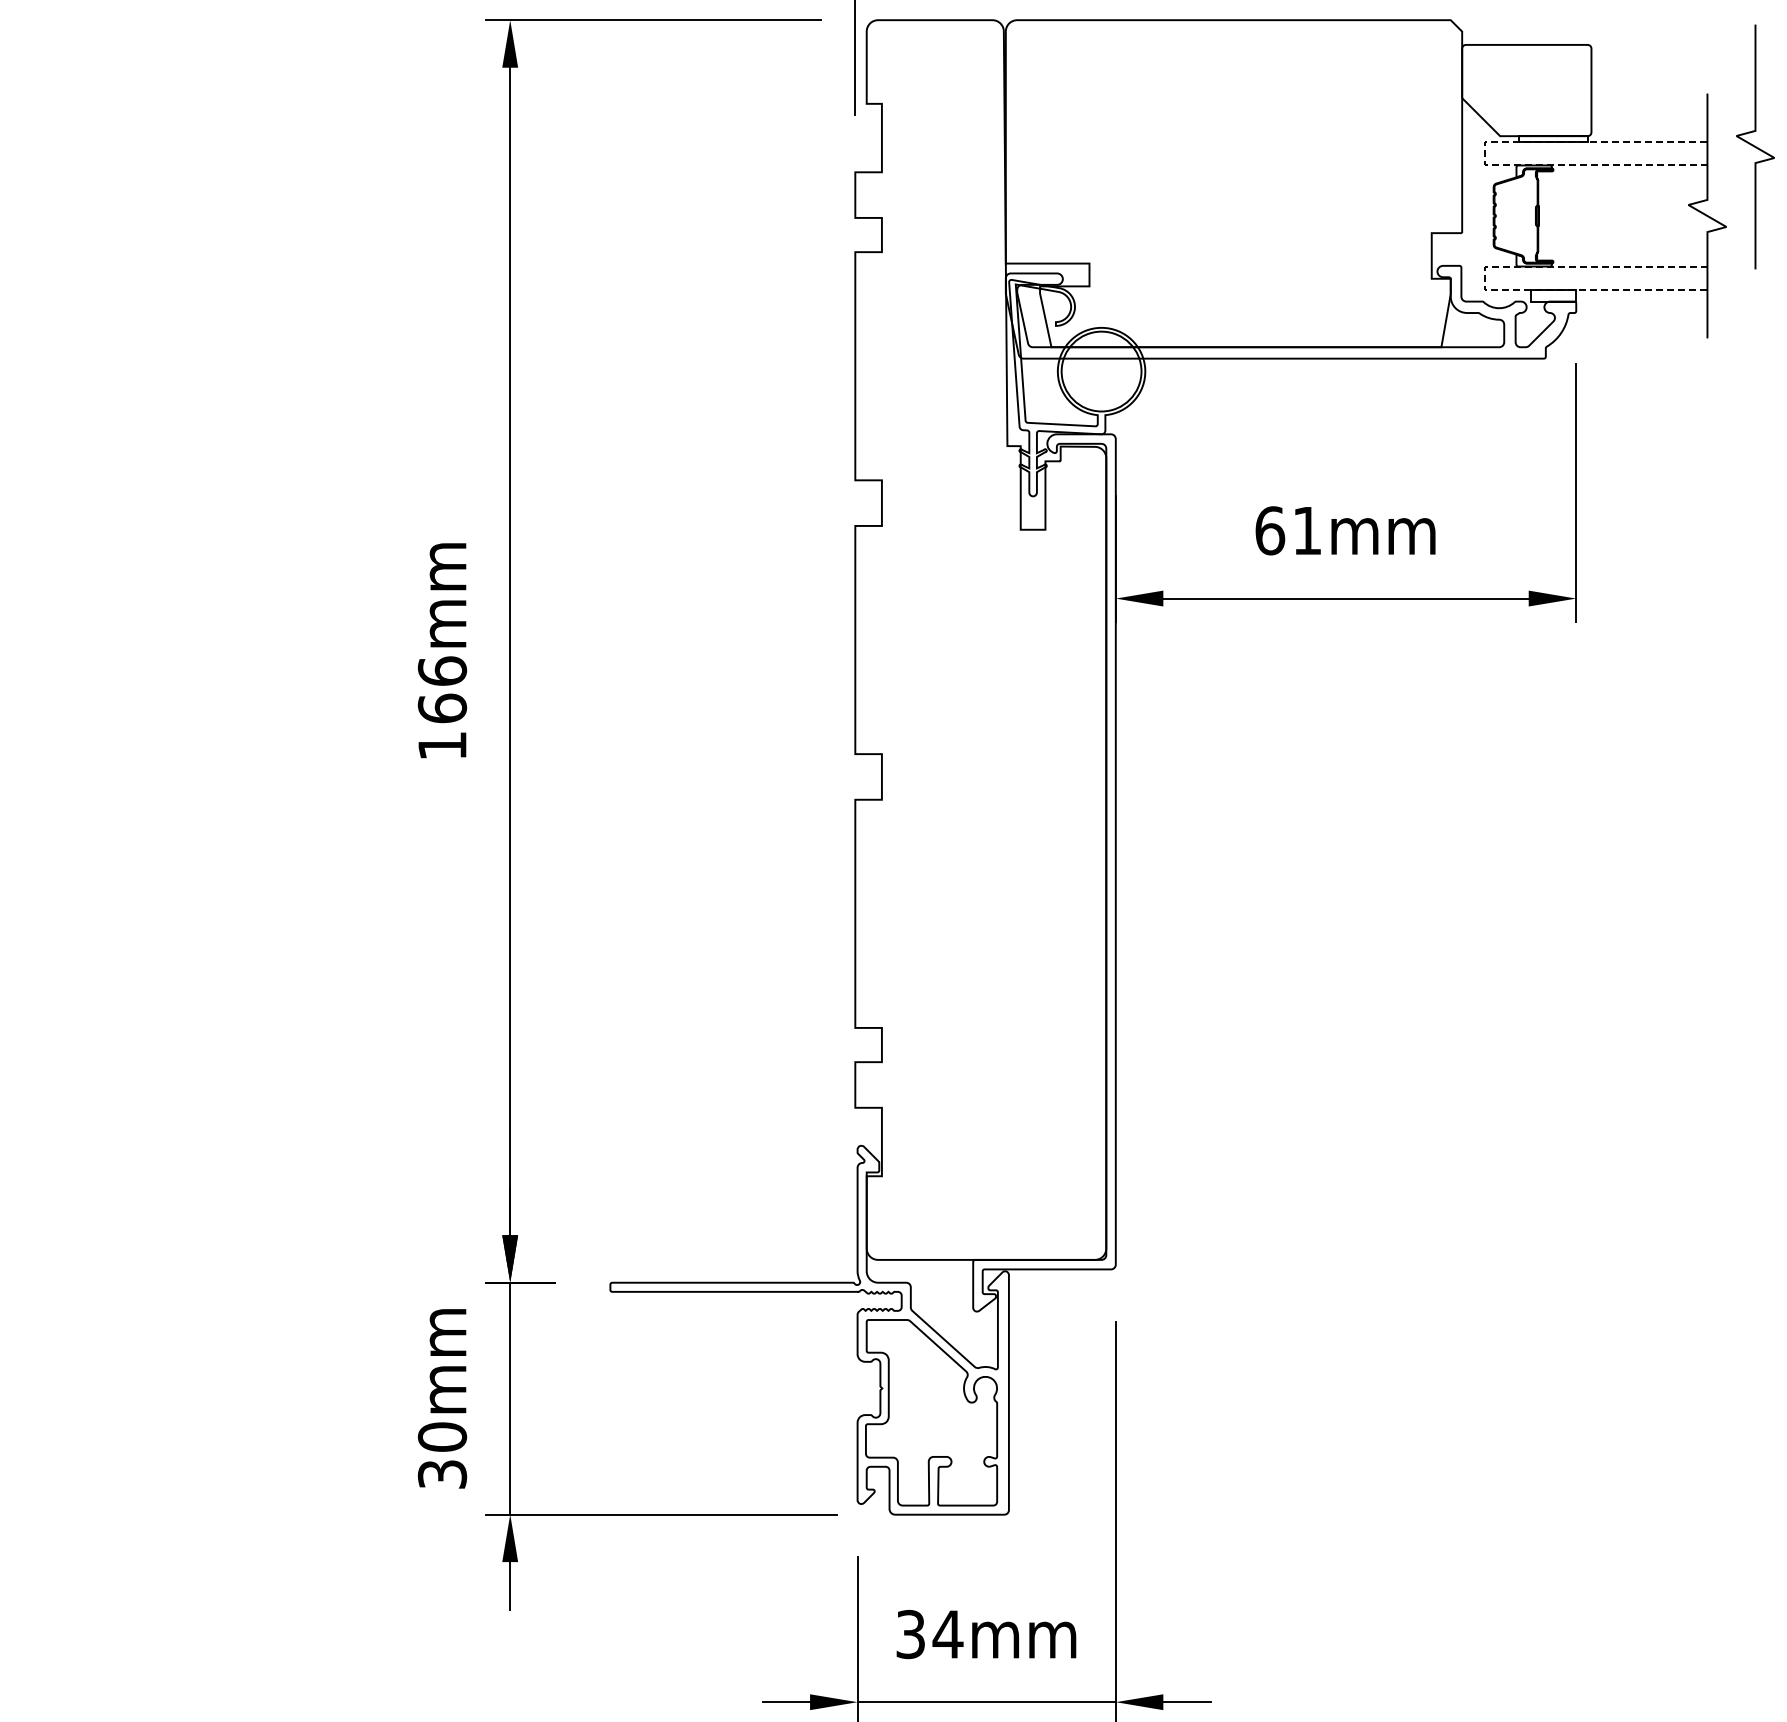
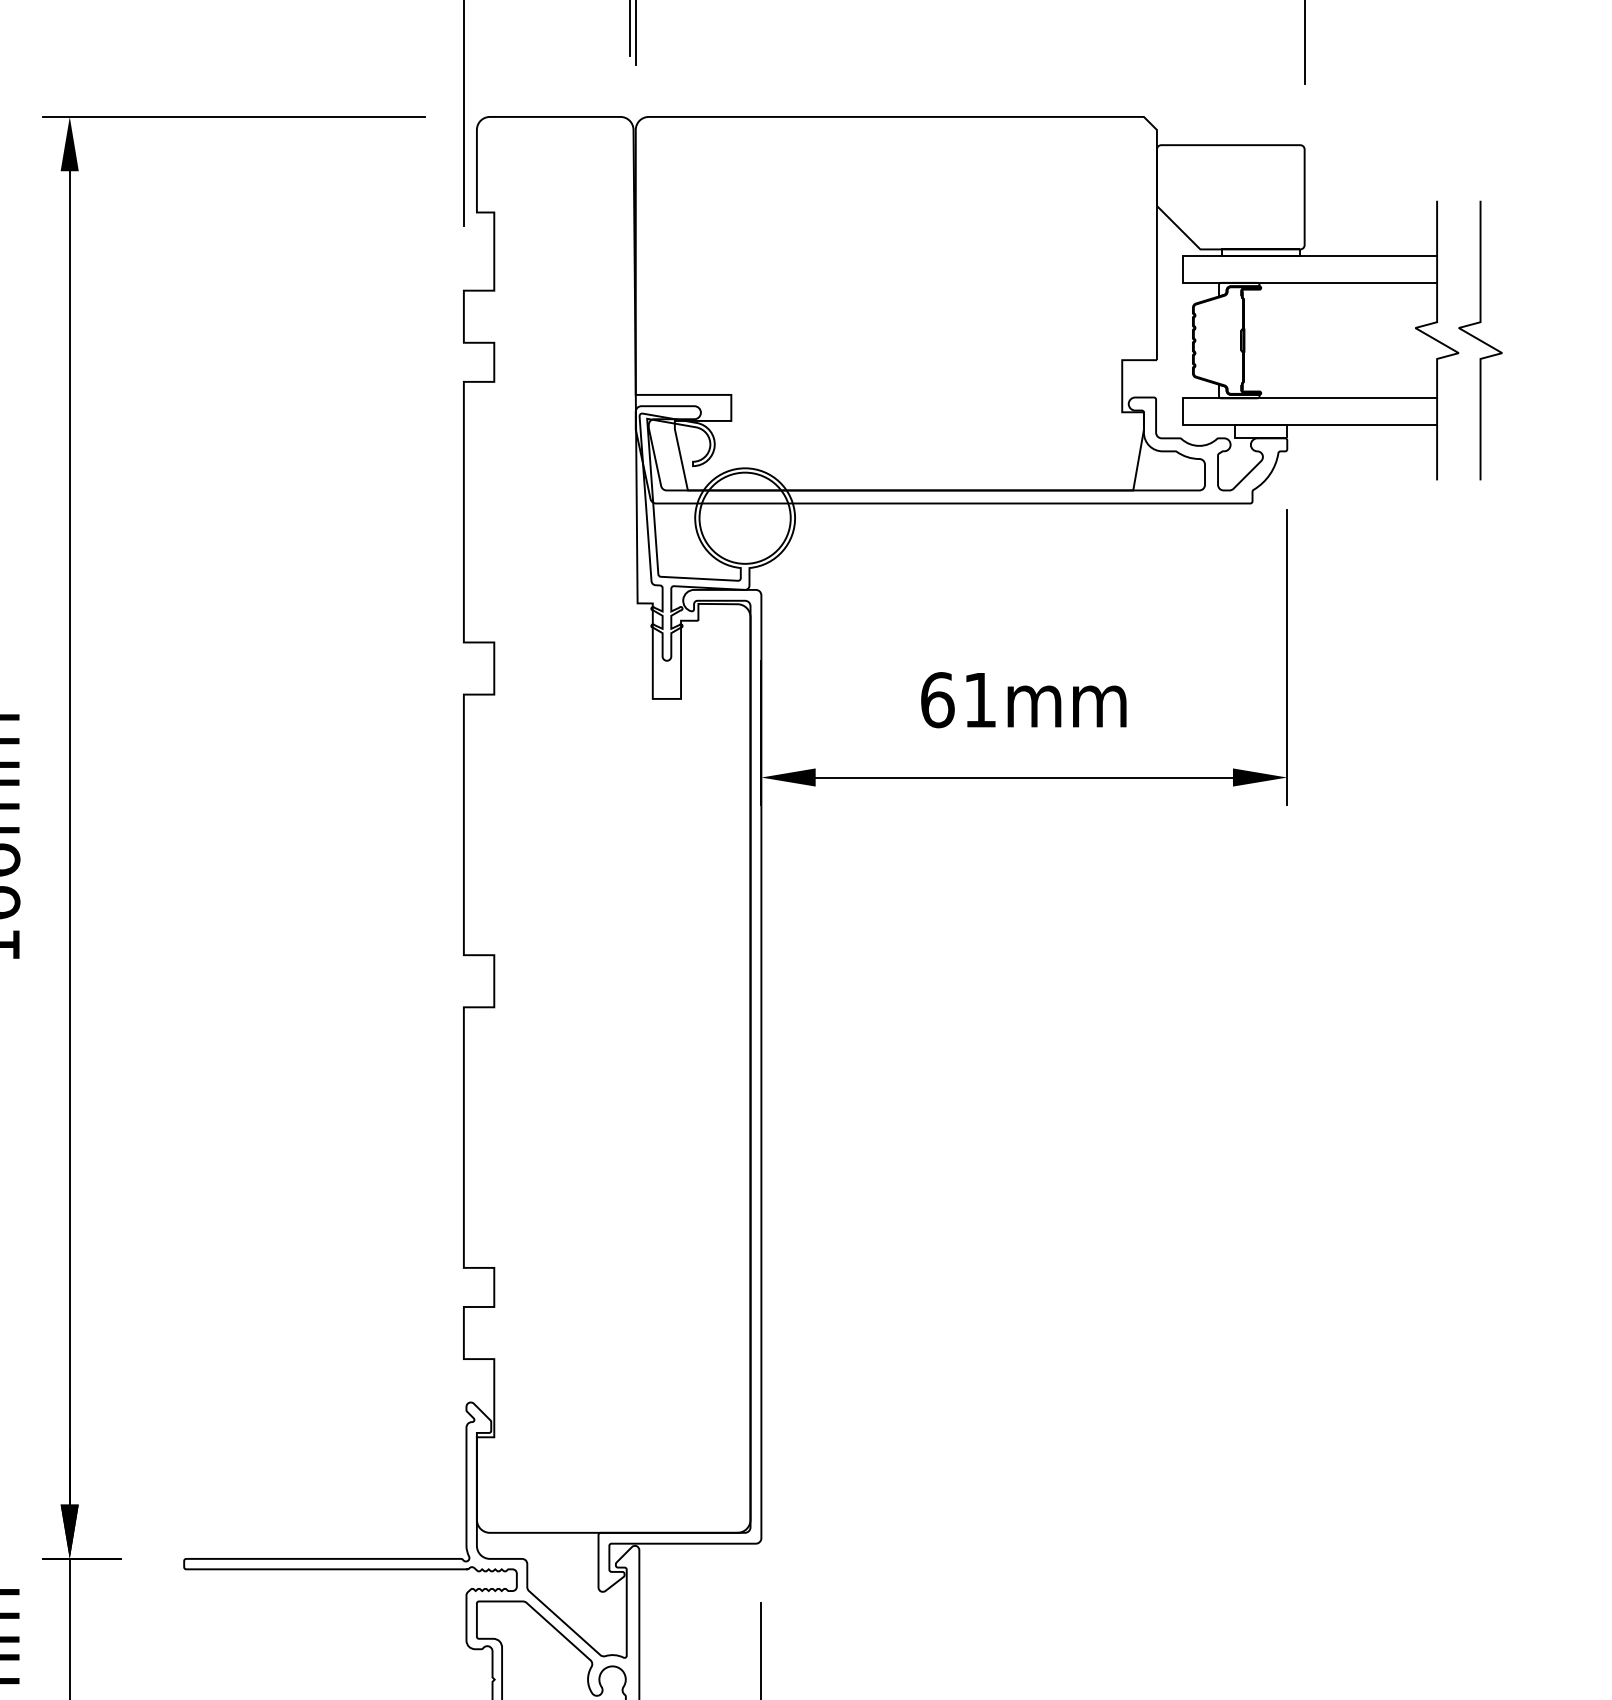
curve: (1755, 146) -> (1480, 340), moved
line: (1484, 153) -> (1182, 269), dashed -> solid
line: (1484, 278) -> (1182, 411), dashed -> solid

